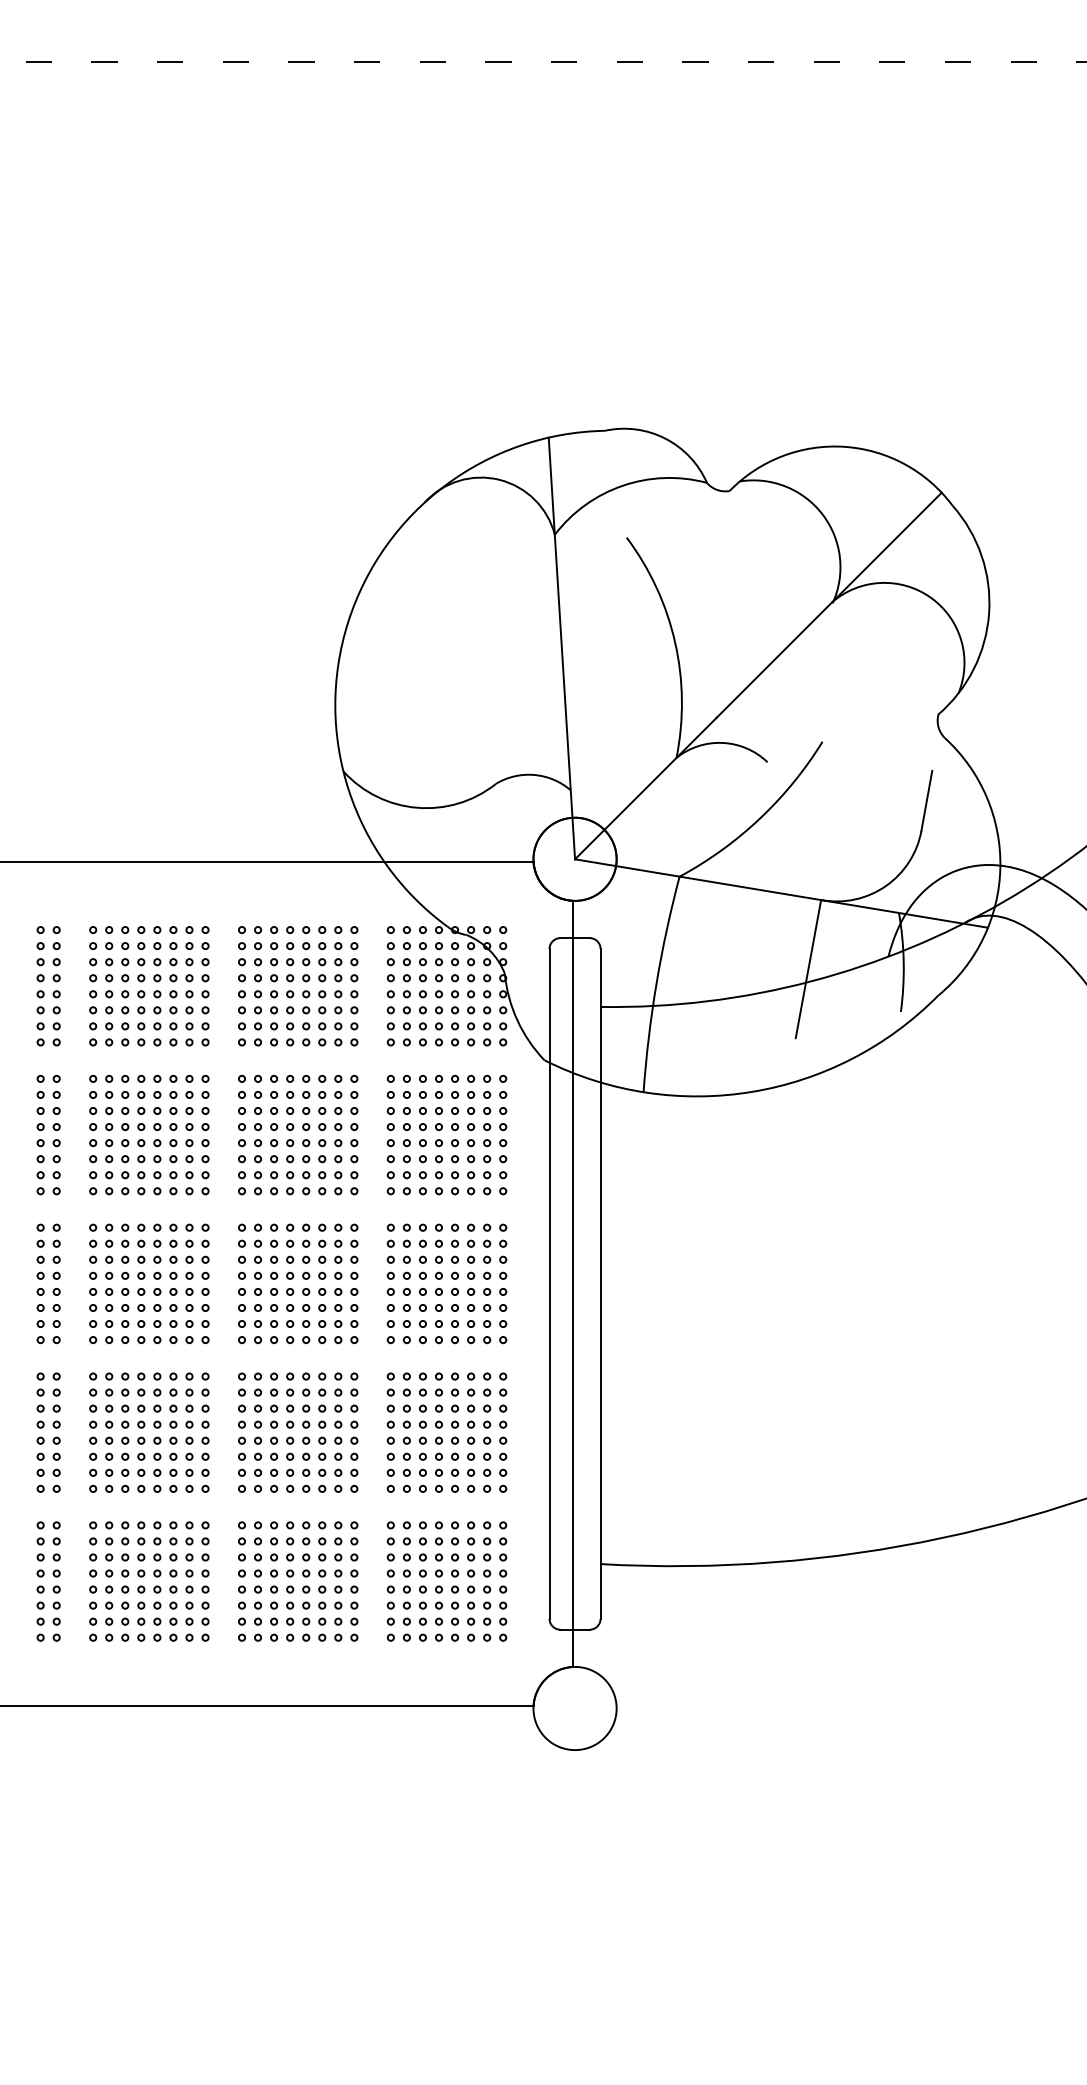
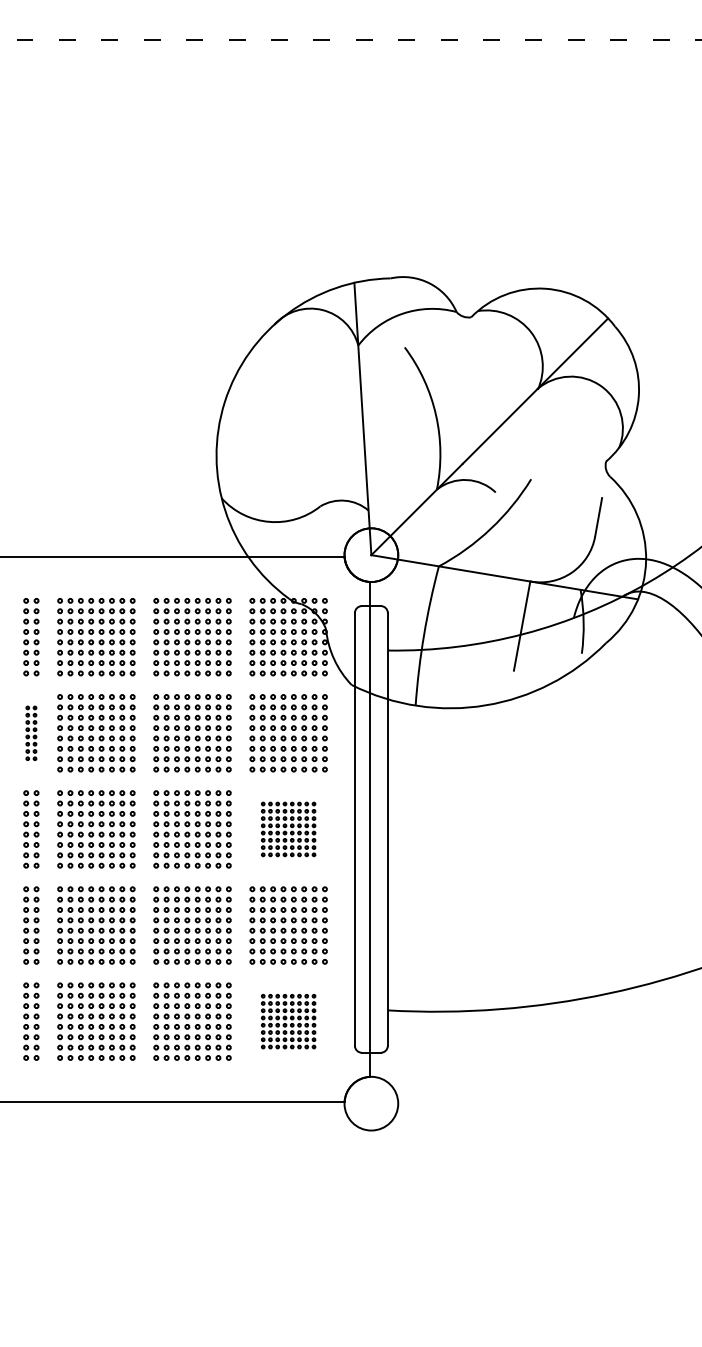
part: (48, 1135) -> (31, 733), size x0.7
part: (446, 1284) -> (288, 829), size x0.7
part: (446, 1581) -> (288, 1021), size x0.7

